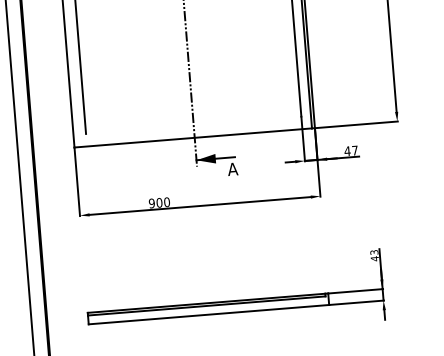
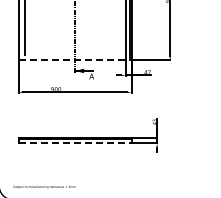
line: (193, 138) -> (74, 60), solid -> dashed
line: (209, 314) -> (75, 143), solid -> dashed

